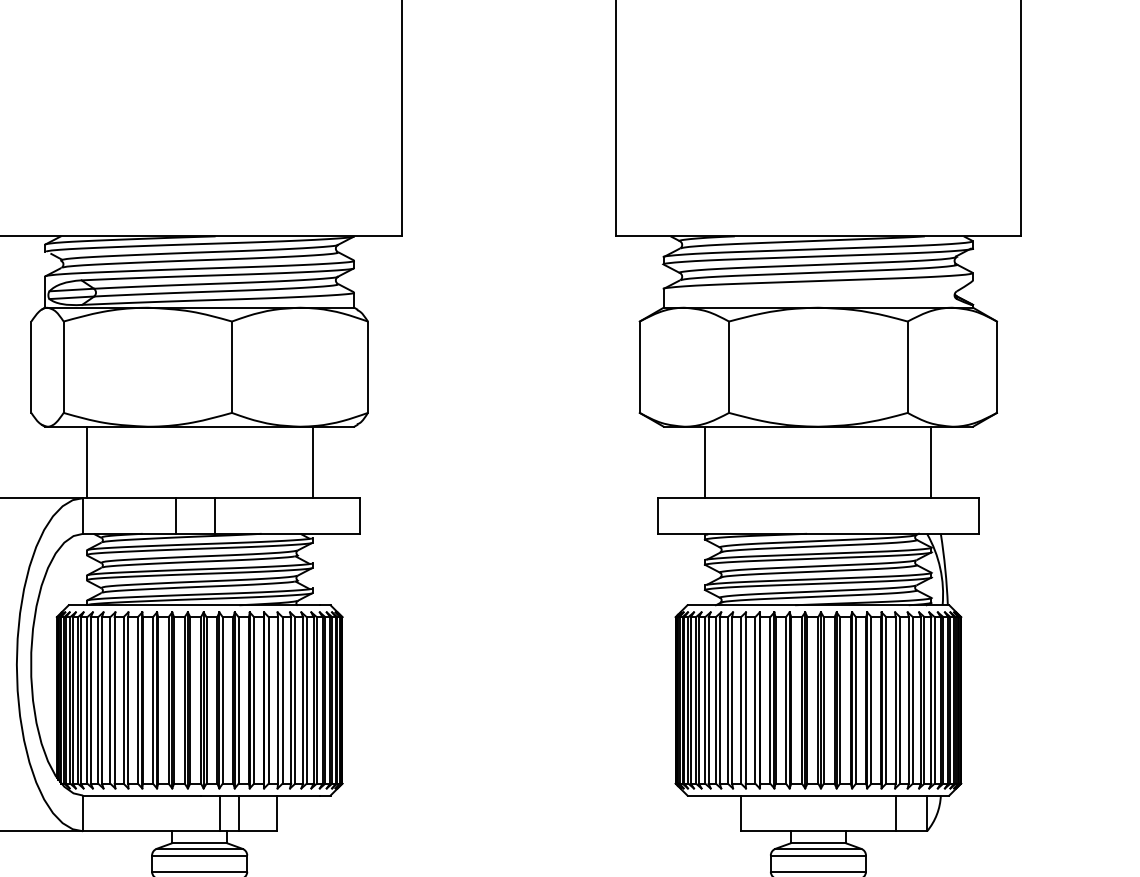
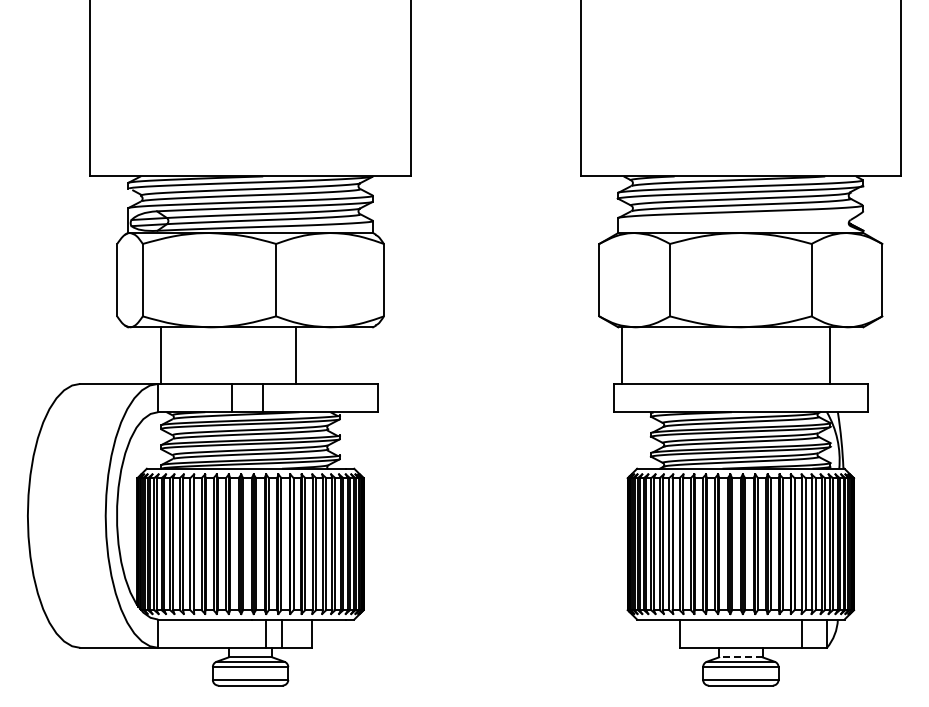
line: (313, 462) -> (296, 355), moved
line: (705, 462) -> (622, 355), moved
line: (817, 843) -> (740, 657), solid -> dashed

